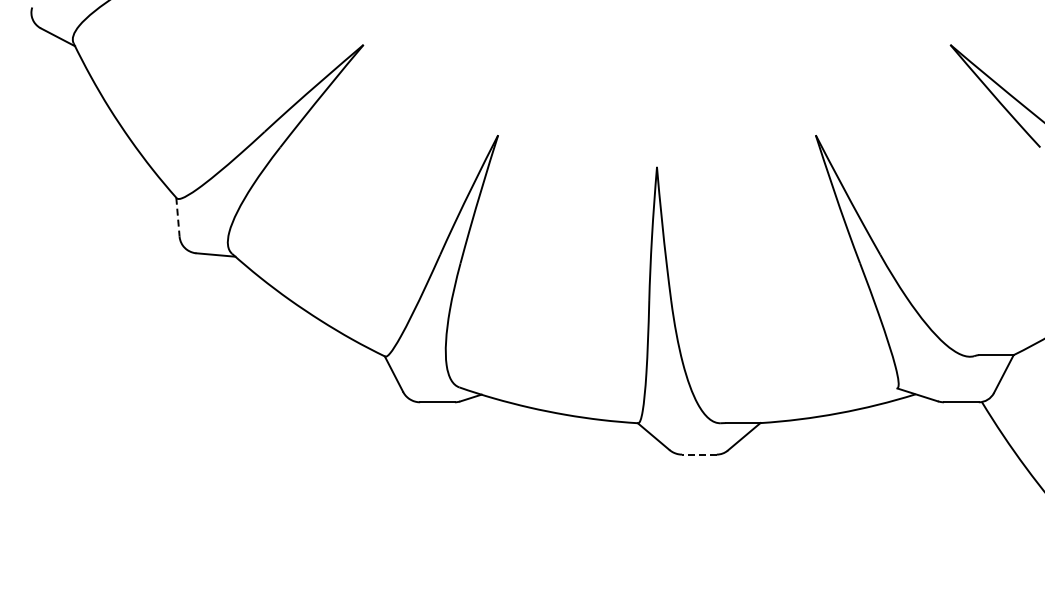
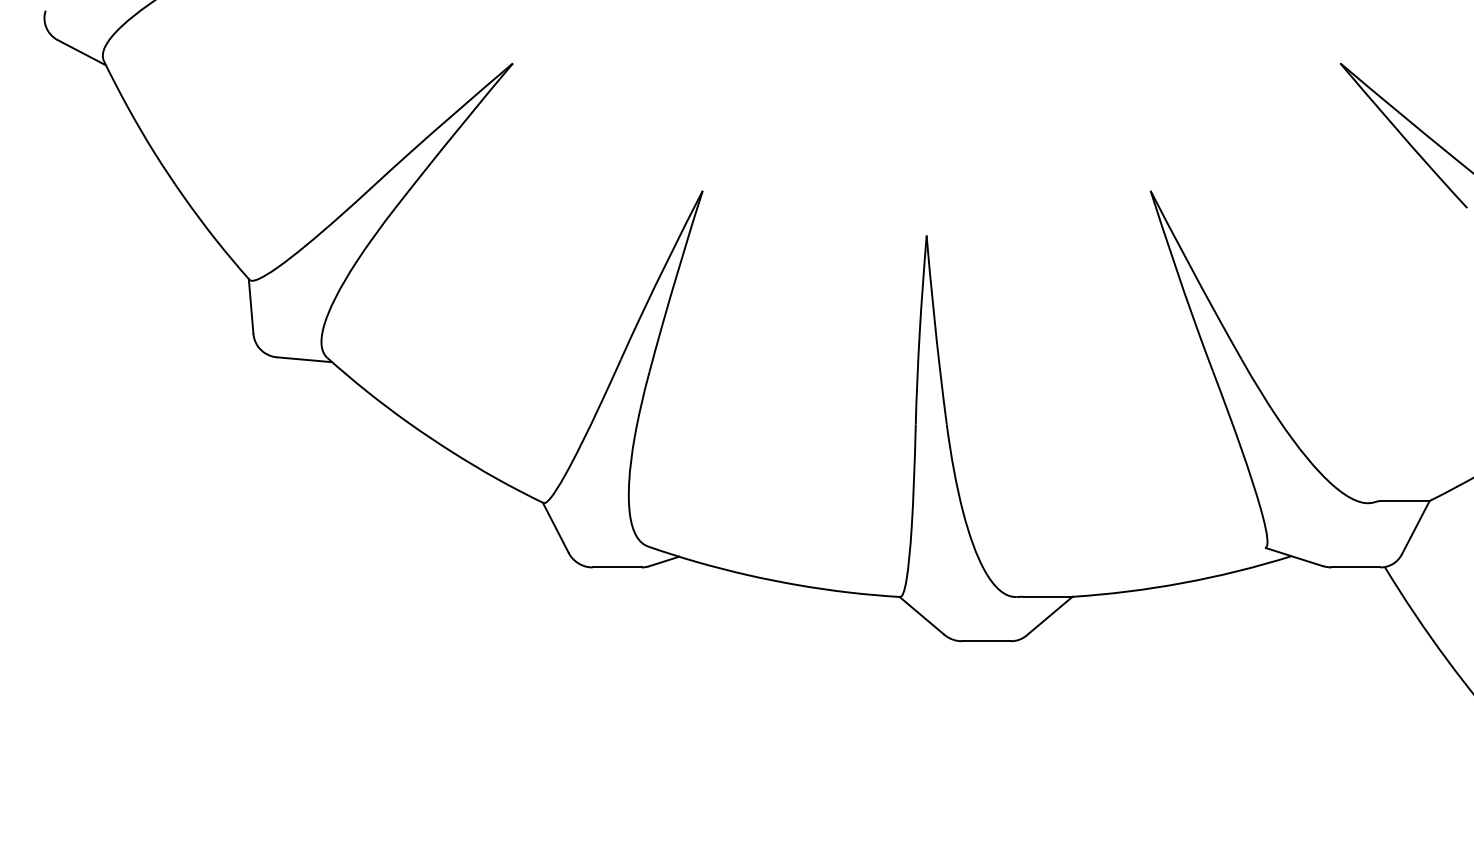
line: (177, 217) -> (250, 306), dashed -> solid
line: (698, 454) -> (985, 641), dashed -> solid

